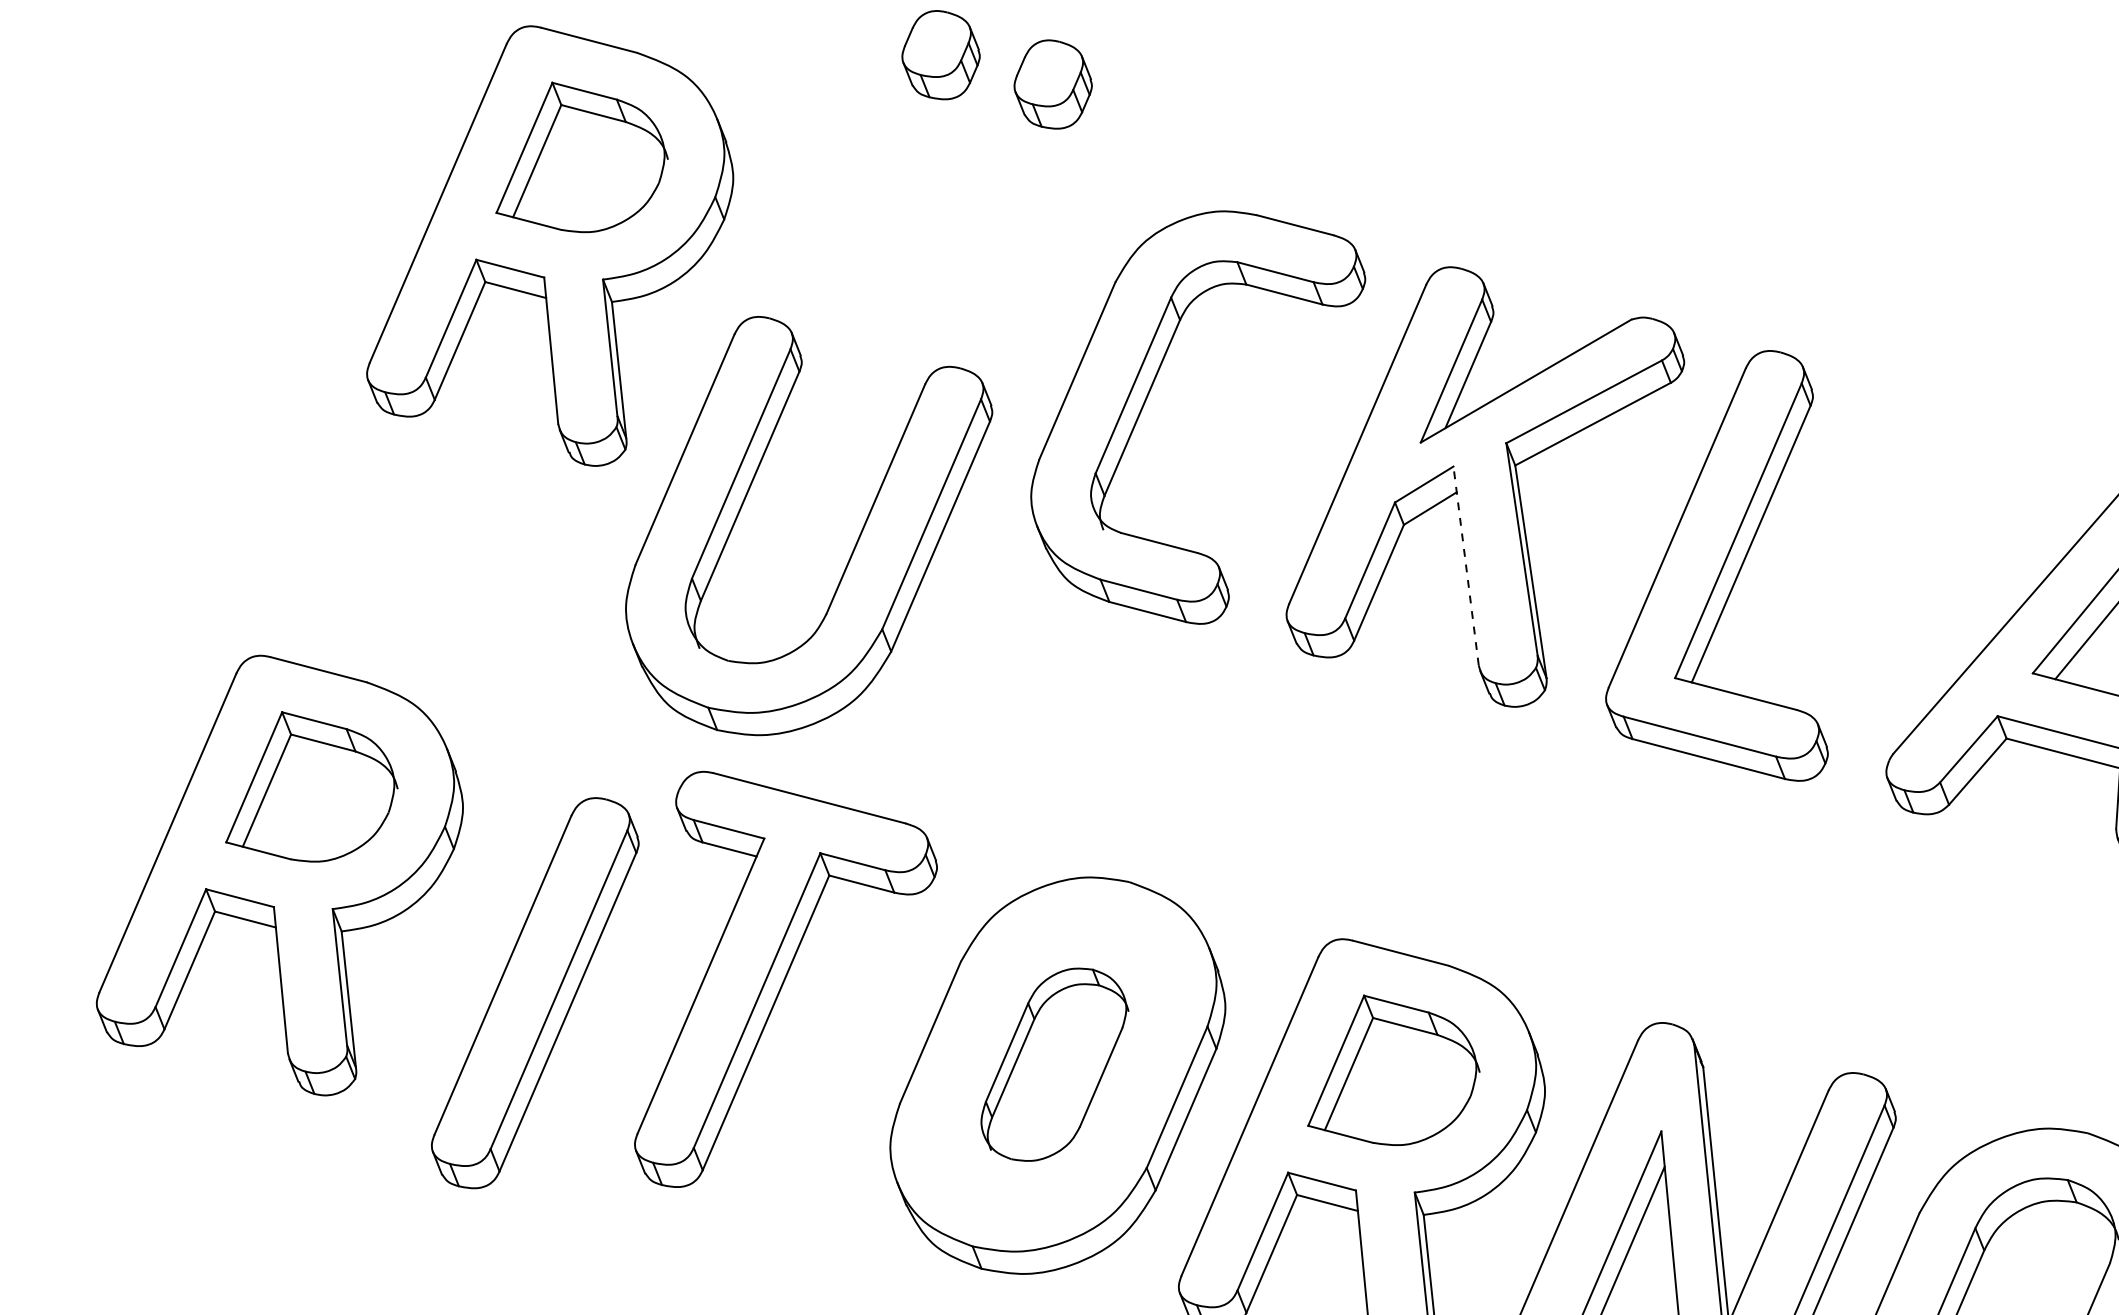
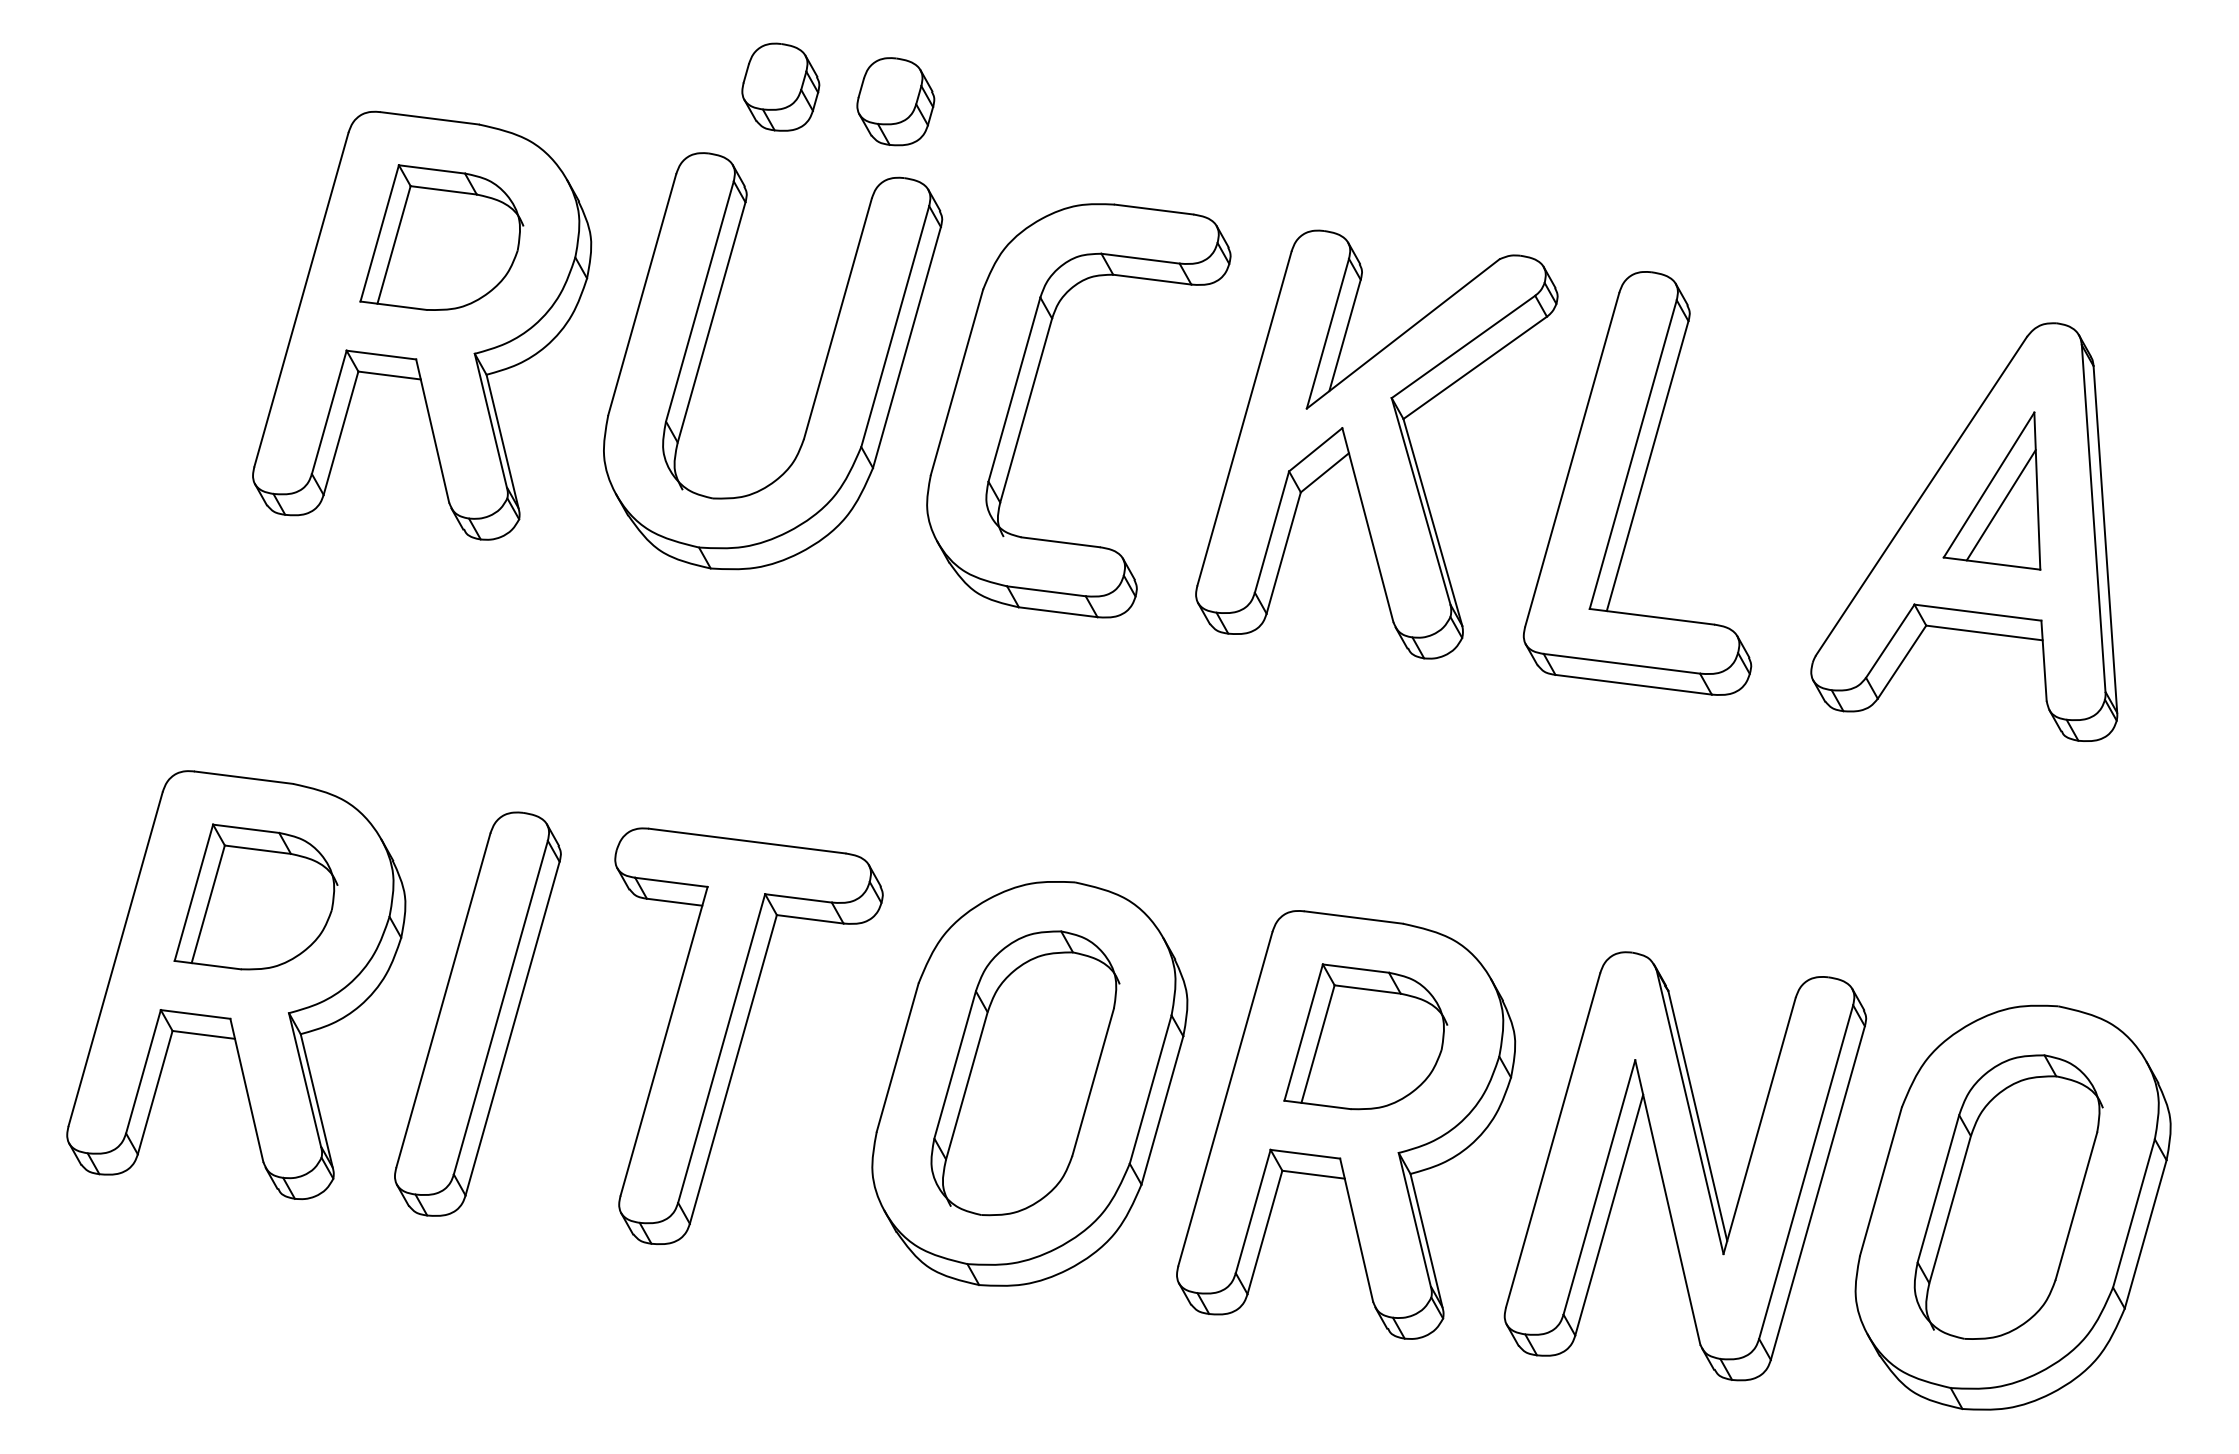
part: (852, 550) -> (821, 372), moved
line: (1465, 565) -> (1367, 524), dashed -> solid
part: (535, 992) -> (477, 1013), moved
part: (1055, 1065) -> (1025, 1073), size x1.43

